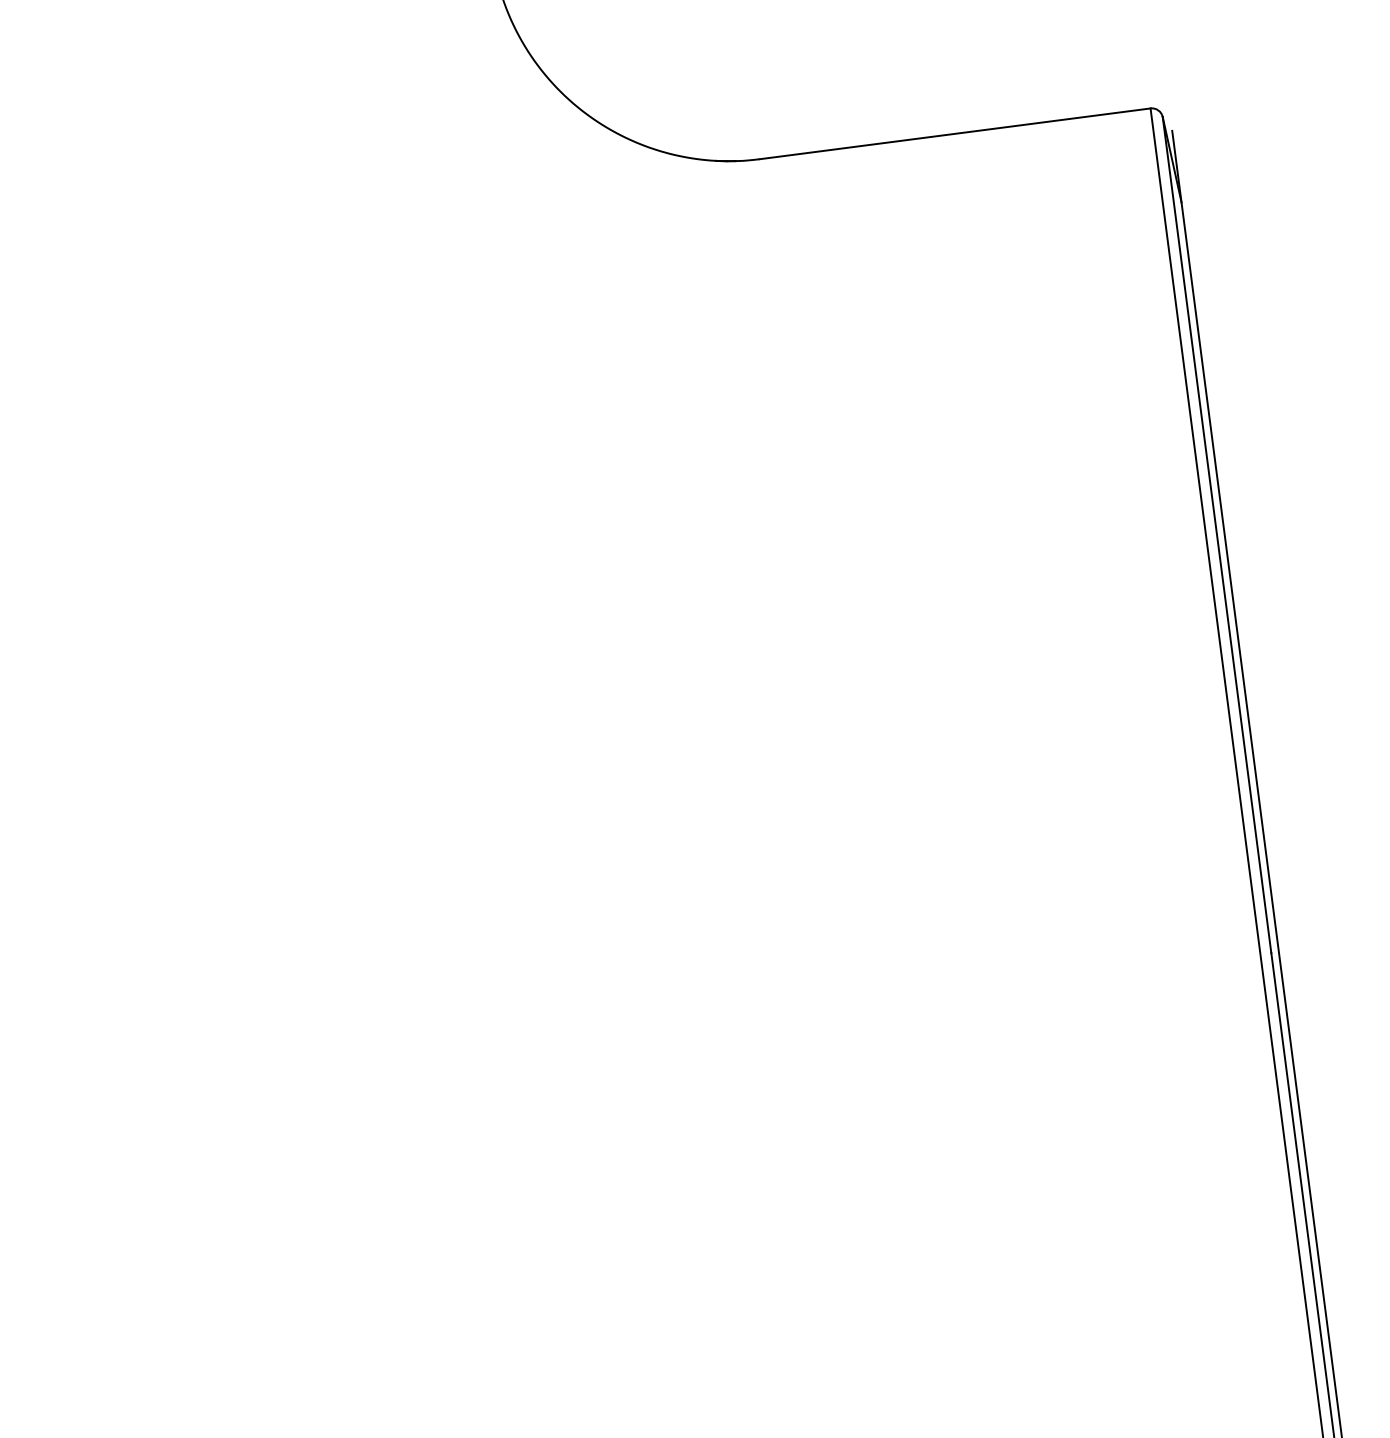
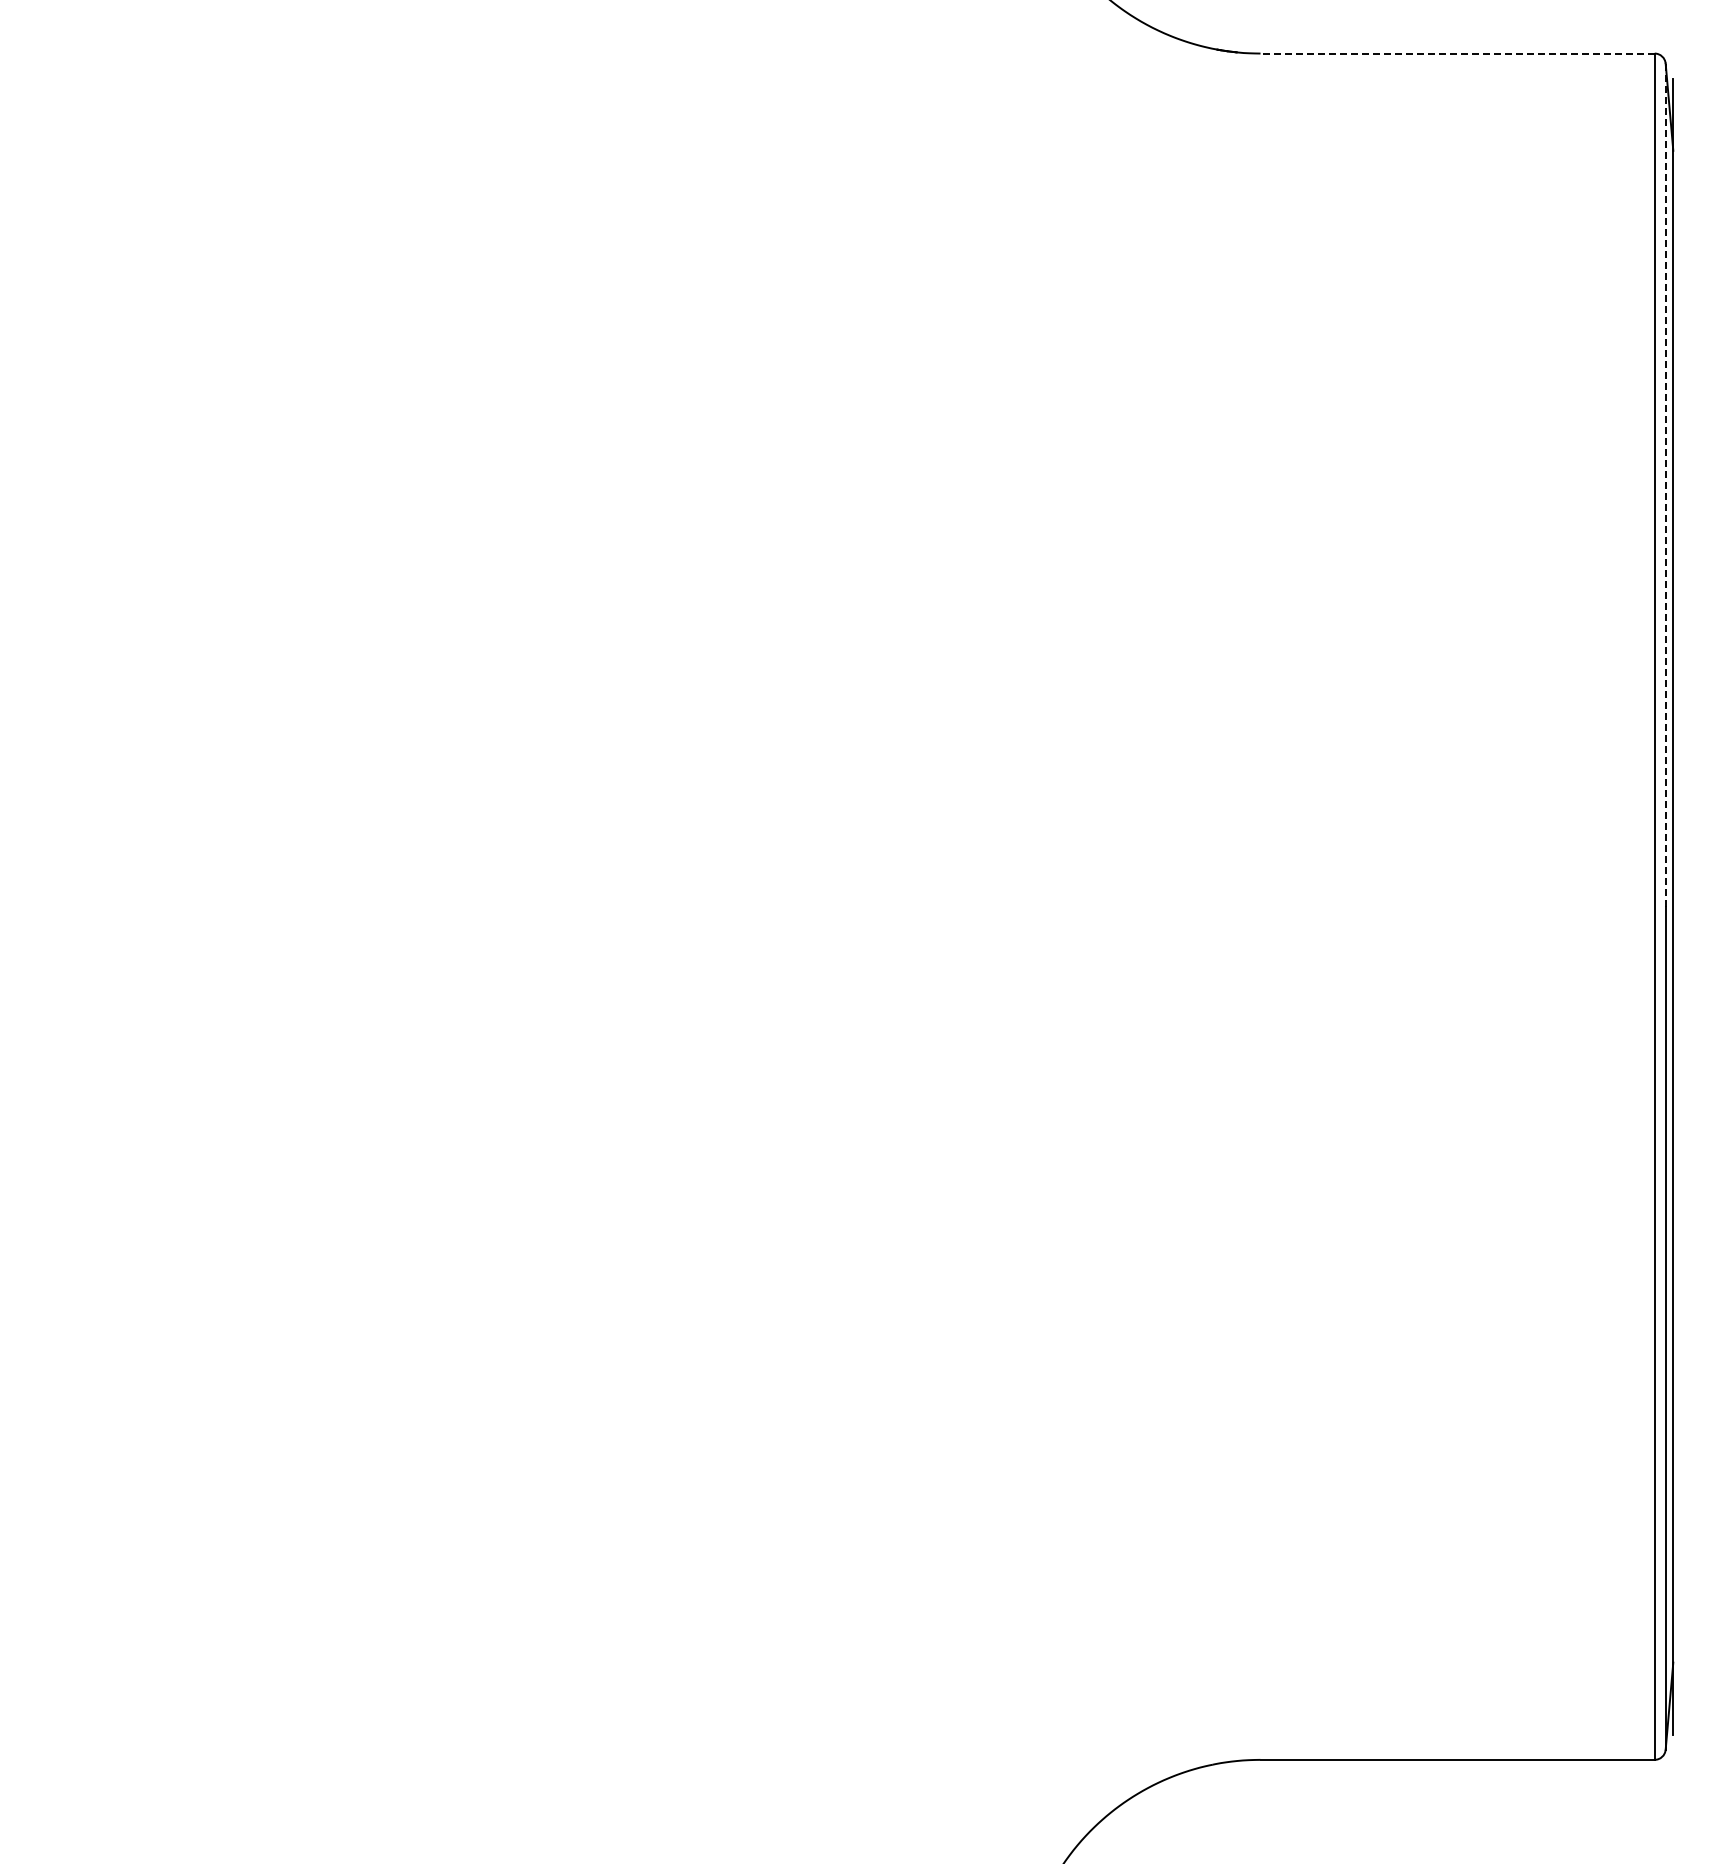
line: (954, 133) -> (1457, 53), solid -> dashed
line: (1216, 535) -> (1665, 485), solid -> dashed

